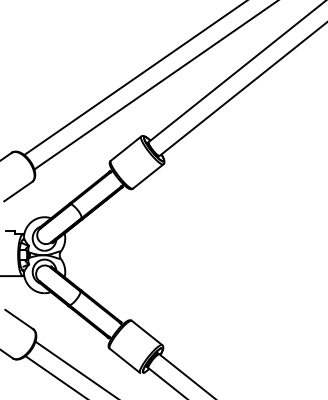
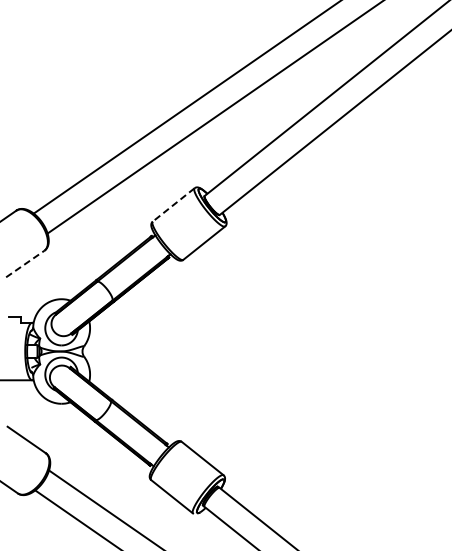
line: (125, 148) -> (173, 204), solid -> dashed
line: (18, 191) -> (25, 263), solid -> dashed

